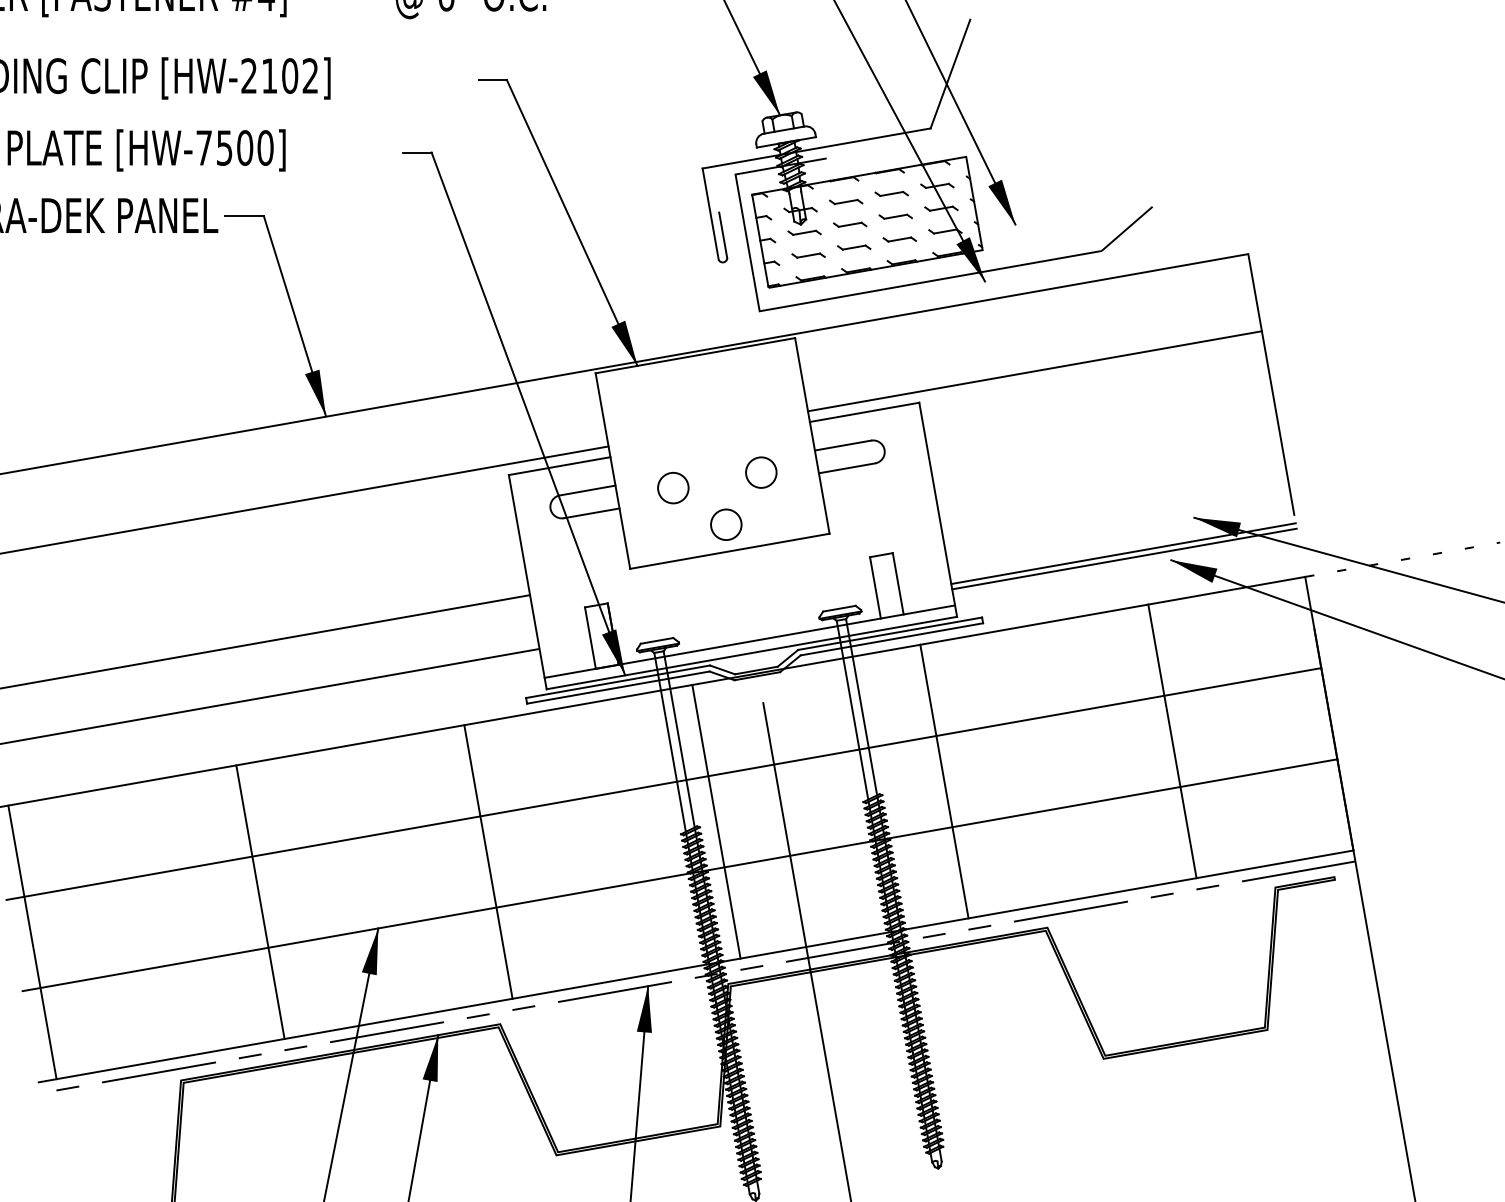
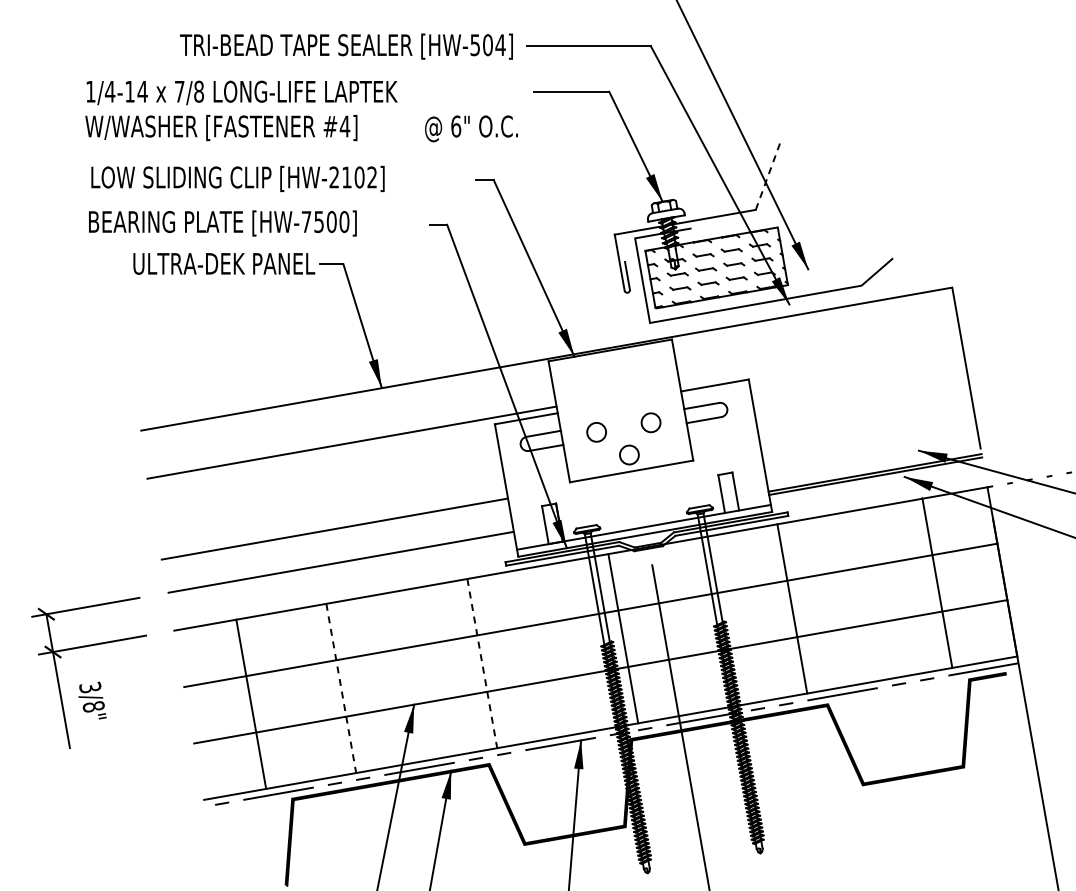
line: (951, 74) -> (768, 176), solid -> dashed
line: (1033, 370) -> (819, 359), removed
line: (1172, 740) -> (937, 582), moved
line: (944, 780) -> (792, 608), moved
line: (488, 861) -> (482, 663), solid -> dashed
line: (260, 902) -> (341, 688), solid -> dashed
line: (32, 941) -> (251, 703), moved

